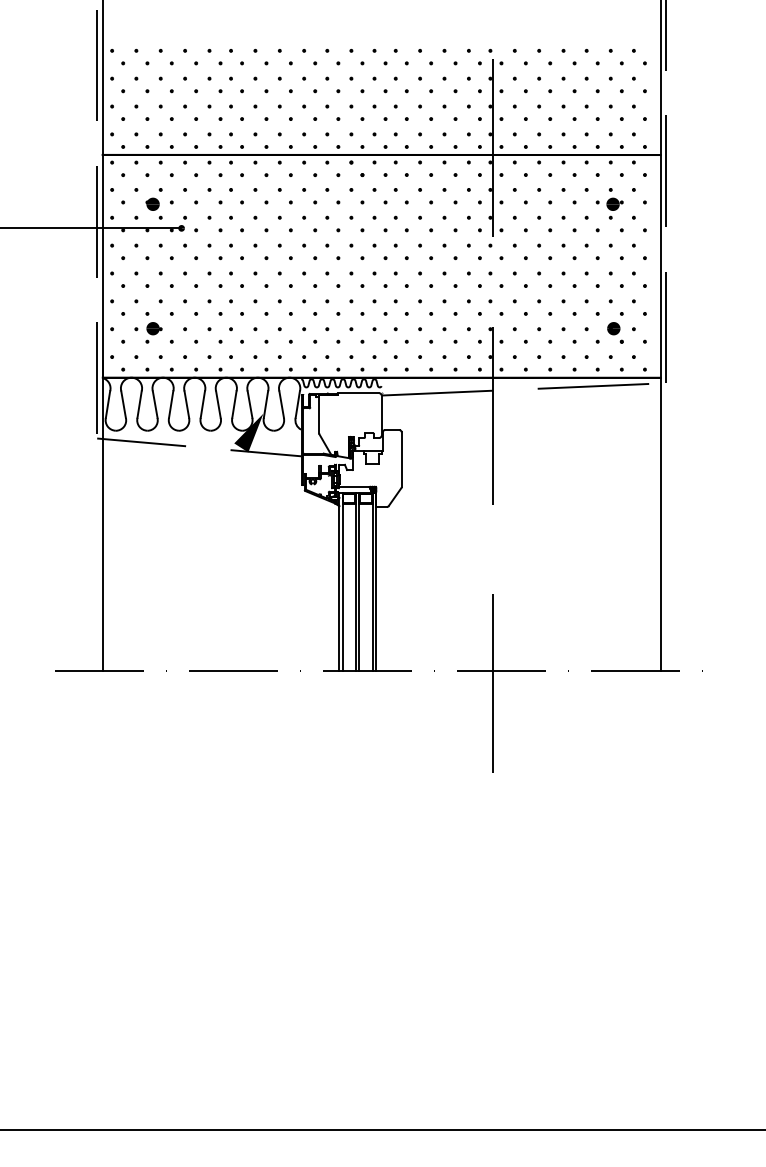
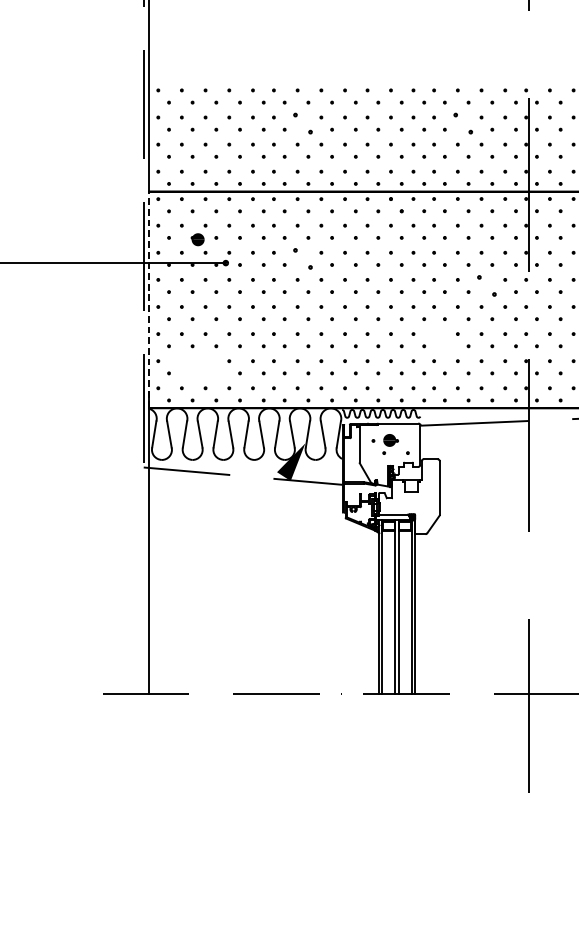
part: (260, 84) -> (302, 123), size x1.4
part: (425, 84) -> (463, 123), size x1.4
part: (260, 223) -> (302, 258), size x1.4
part: (449, 251) -> (486, 285), size x1.4
line: (102, 265) -> (148, 299), solid -> dashed
part: (400, 307) -> (438, 340), removed
part: (153, 332) -> (390, 444), moved

